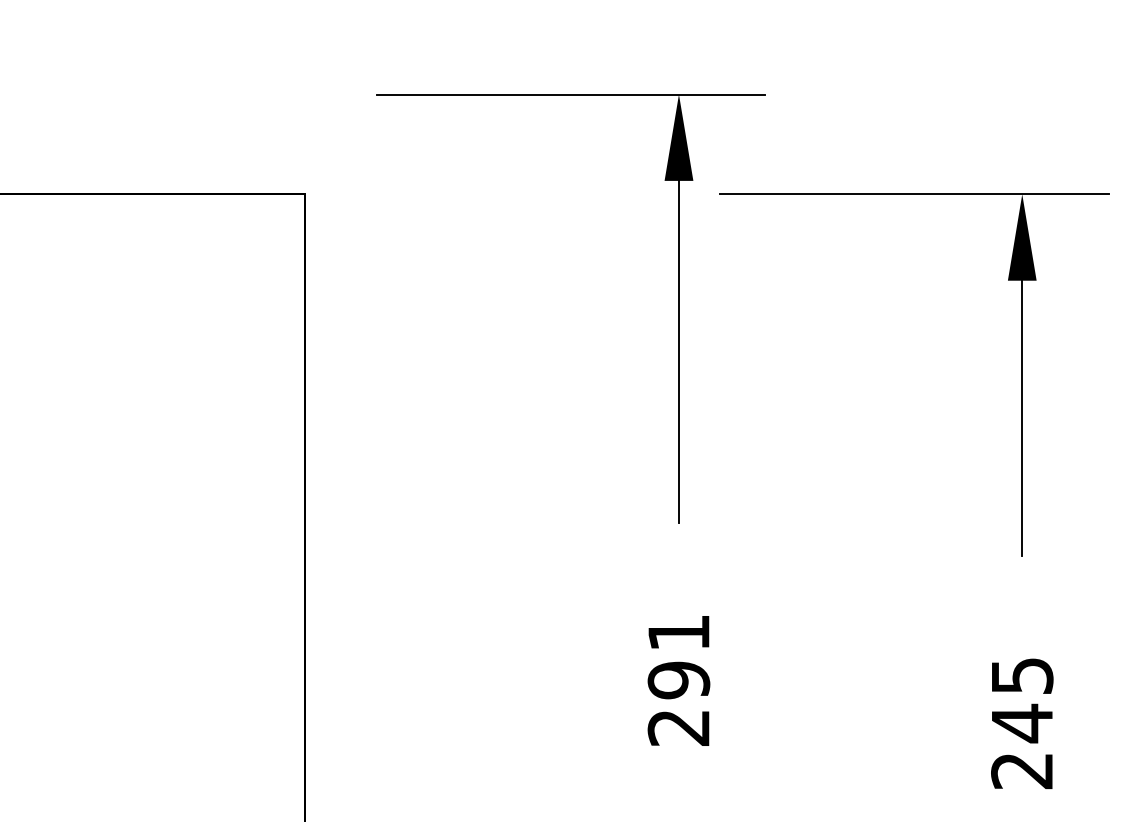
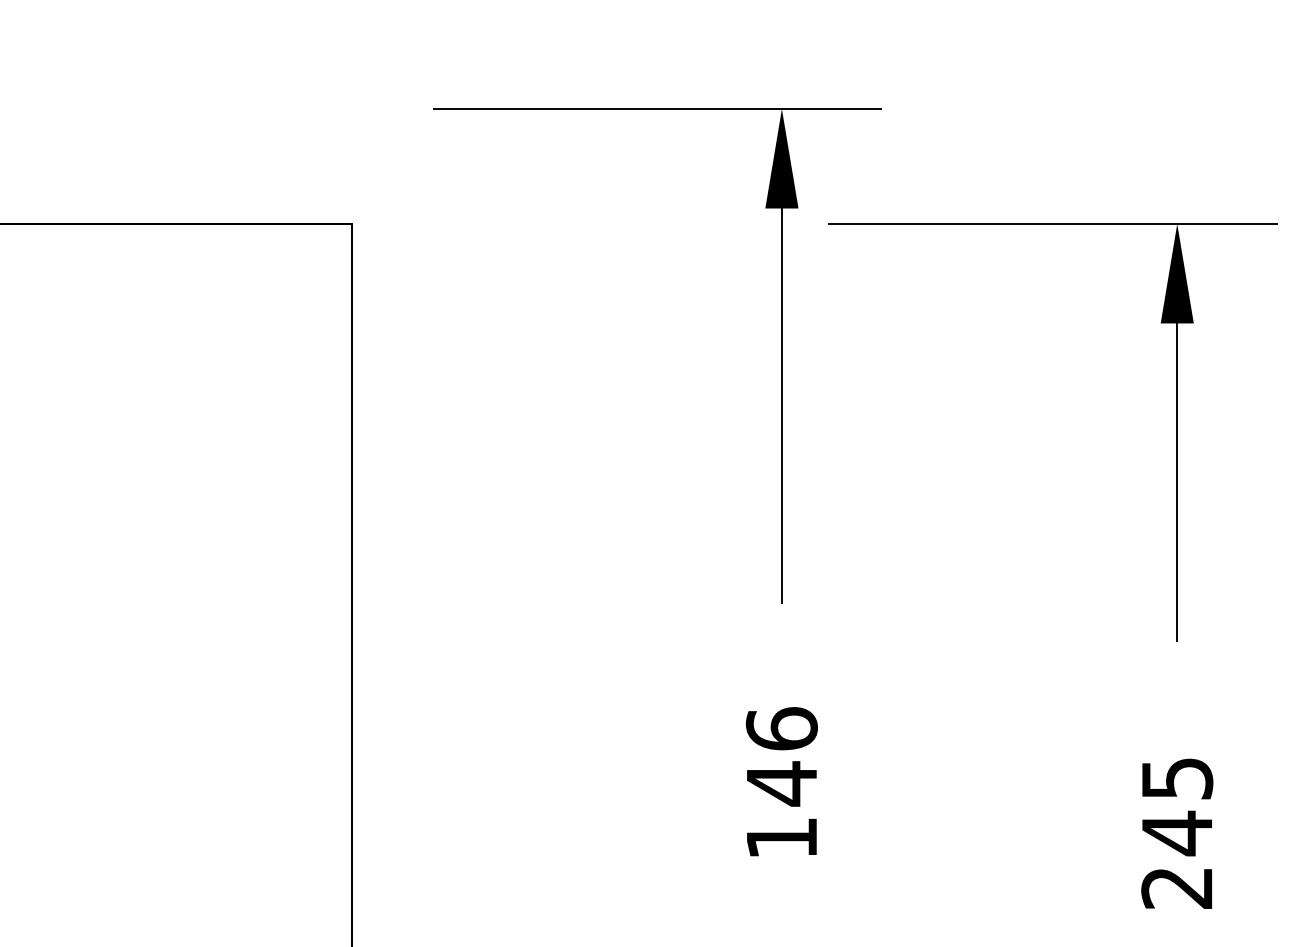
text: (678, 680) -> (781, 783), 291 -> 146

